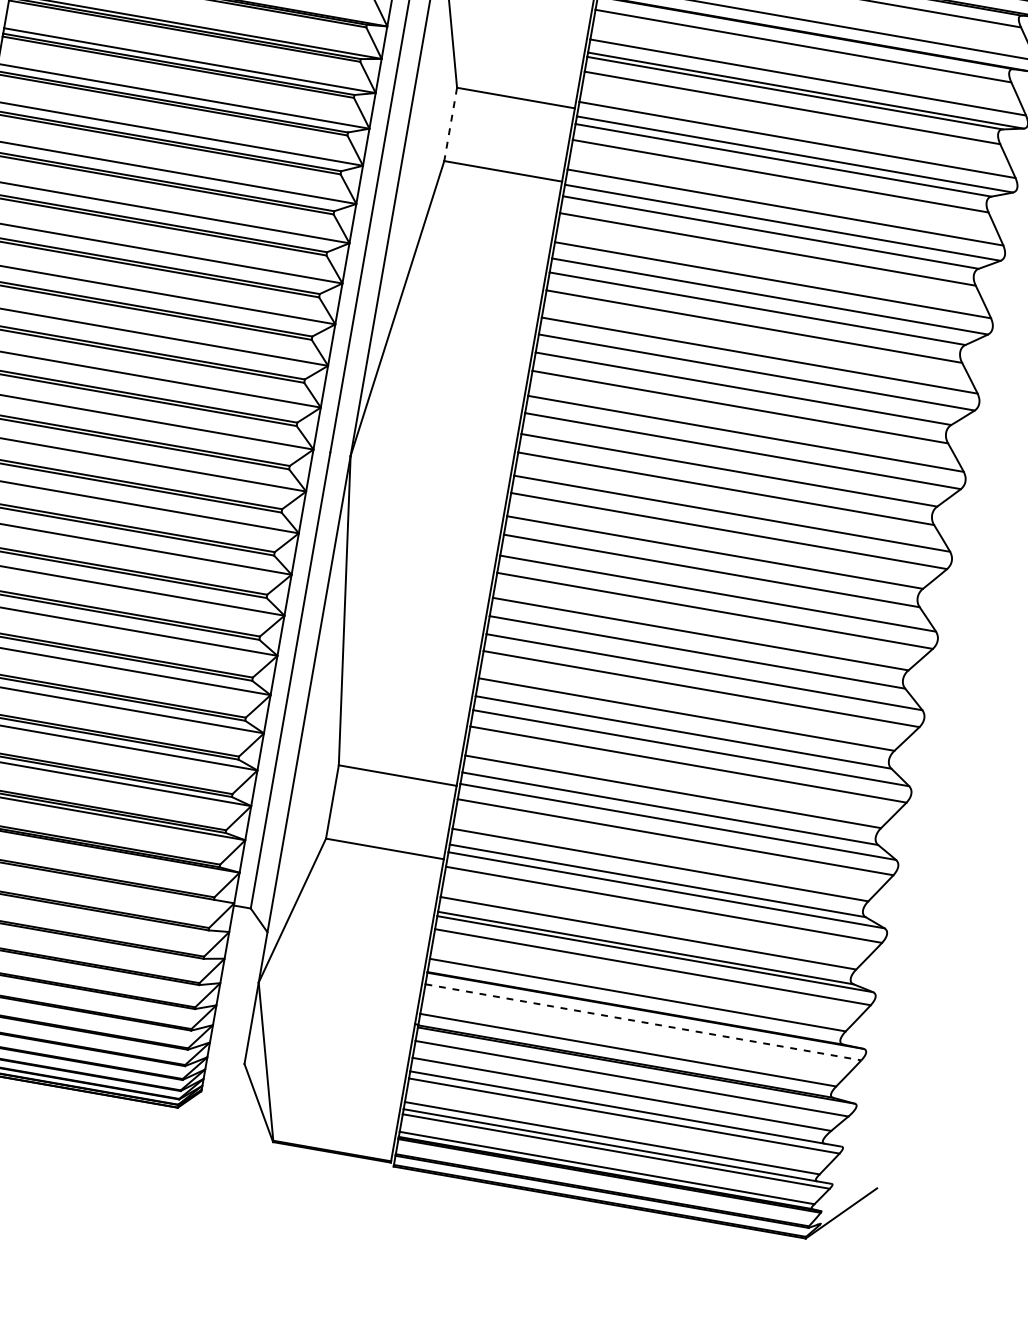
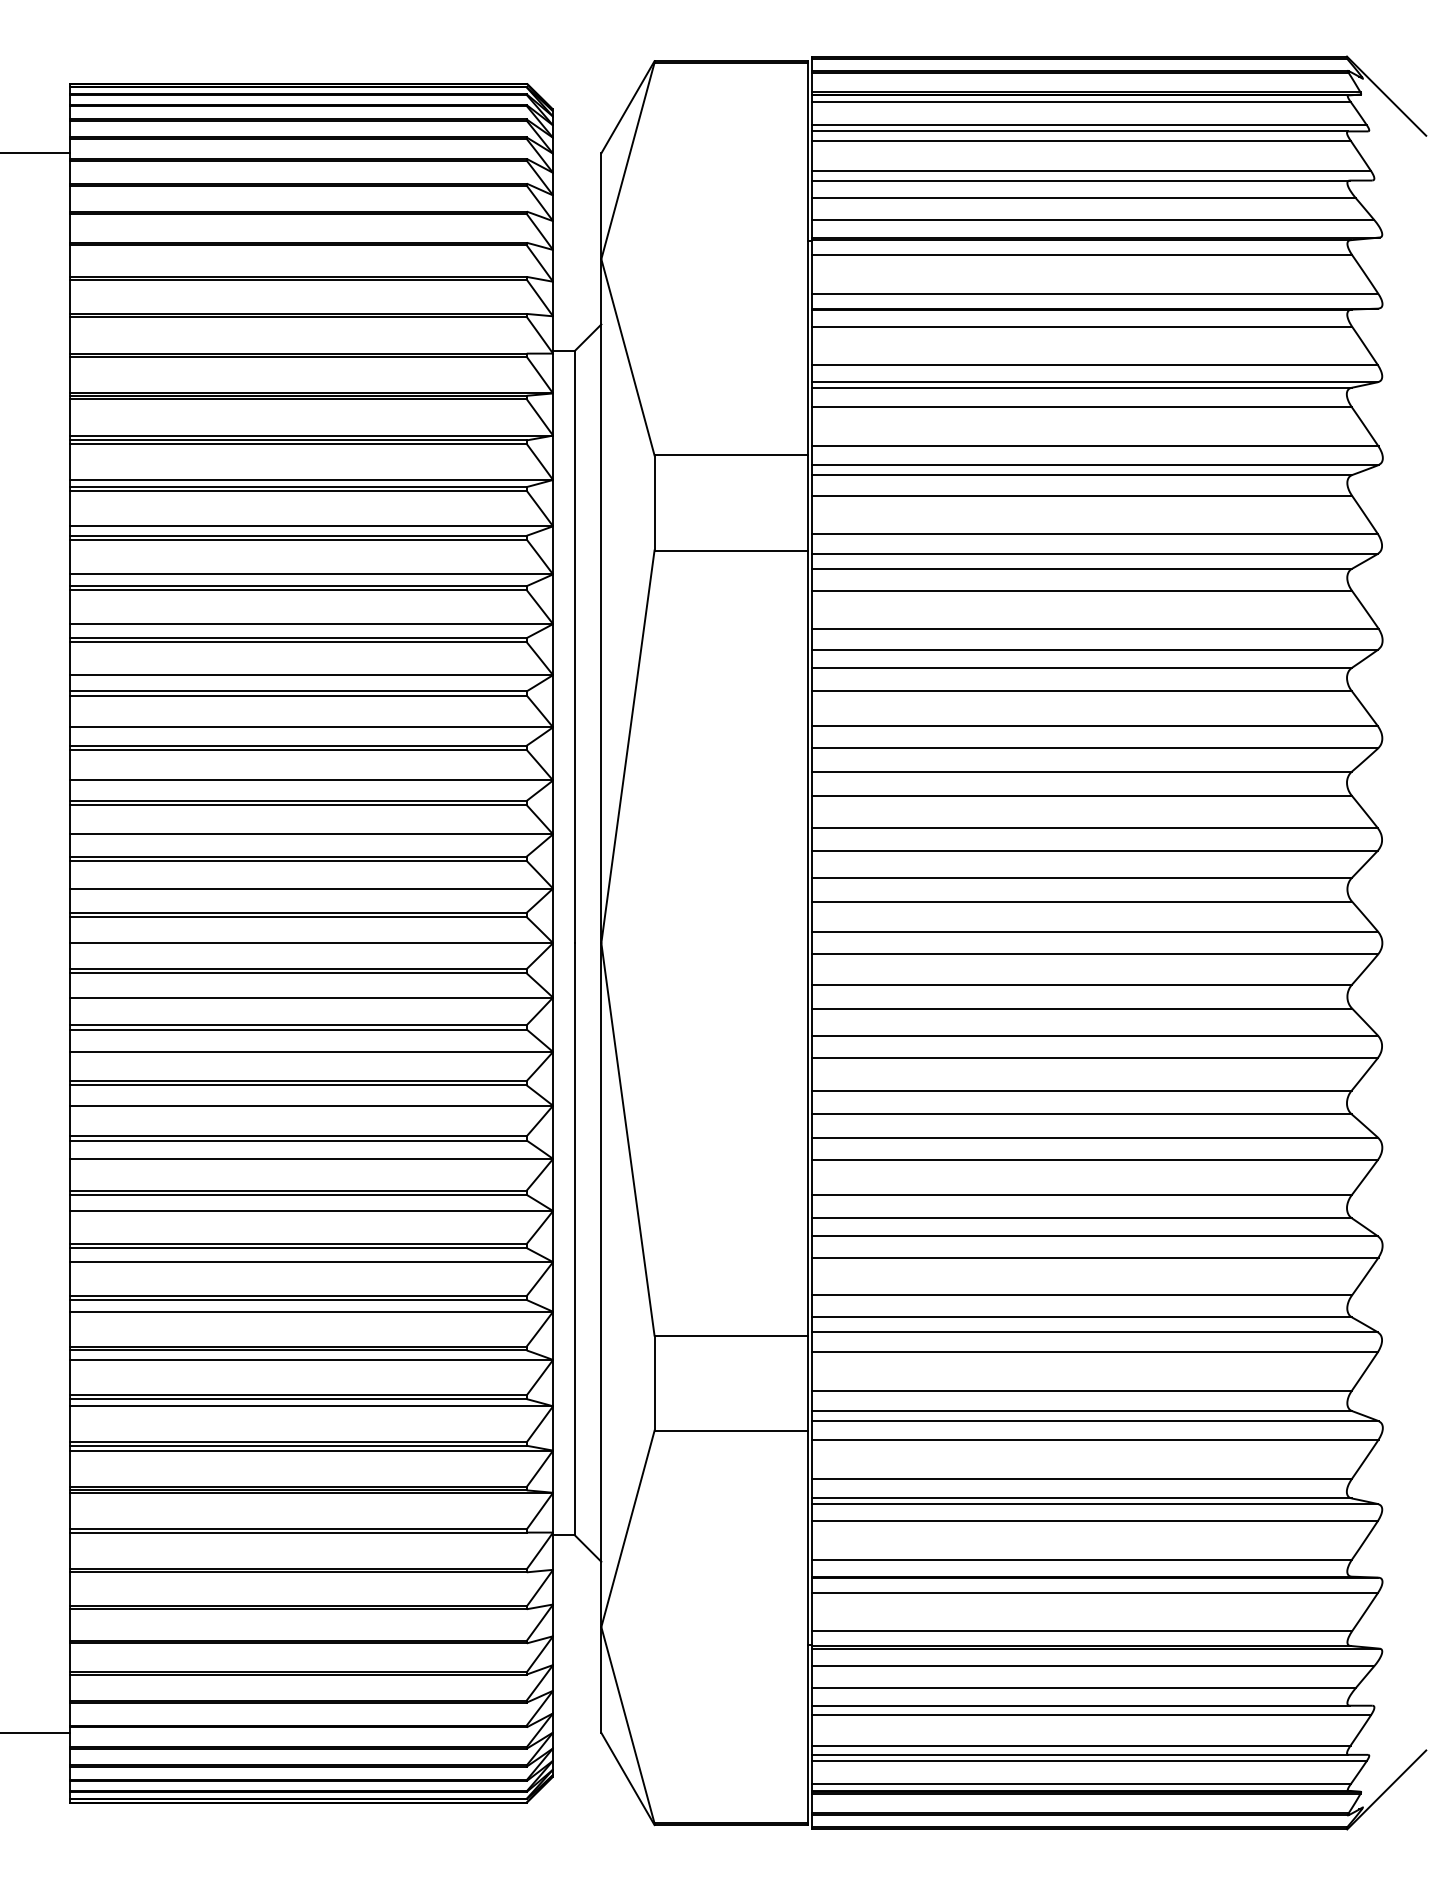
line: (450, 124) -> (654, 503), dashed -> solid
line: (643, 1022) -> (1095, 1592), dashed -> solid

